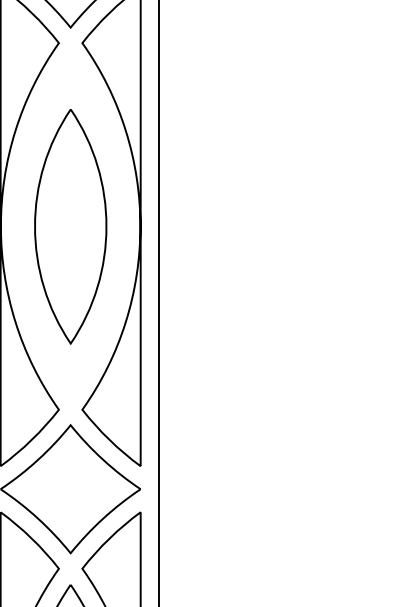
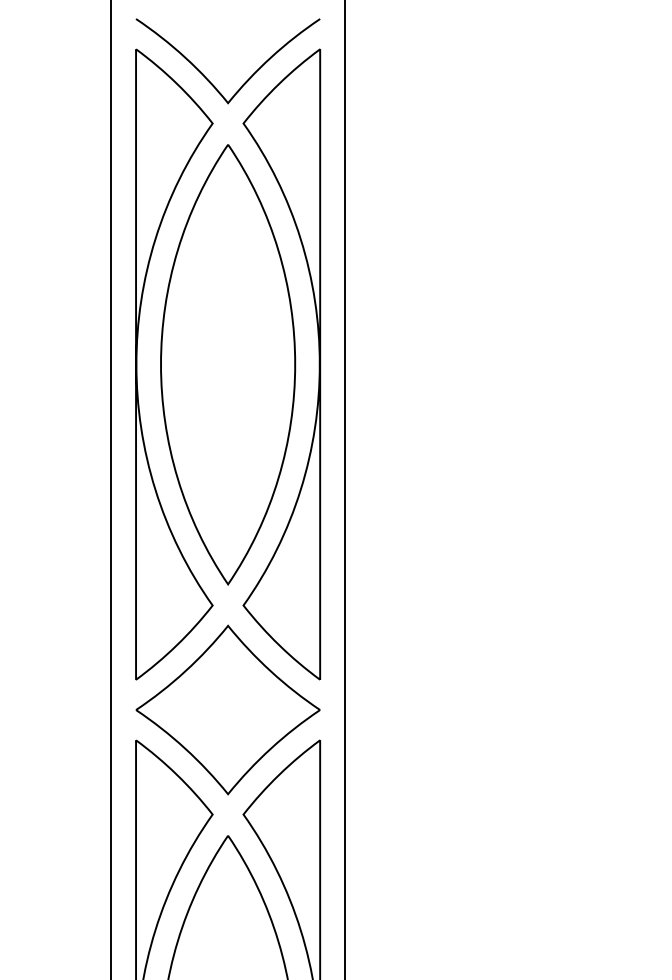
part: (70, 226) -> (228, 364), size x1.43

